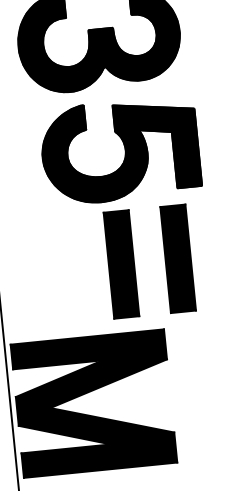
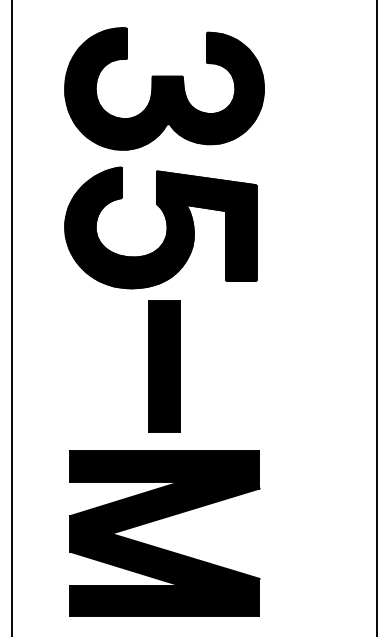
part: (119, 150) -> (160, 227), moved
part: (178, 258) -> (234, 366), removed
part: (90, 392) -> (162, 519), moved

